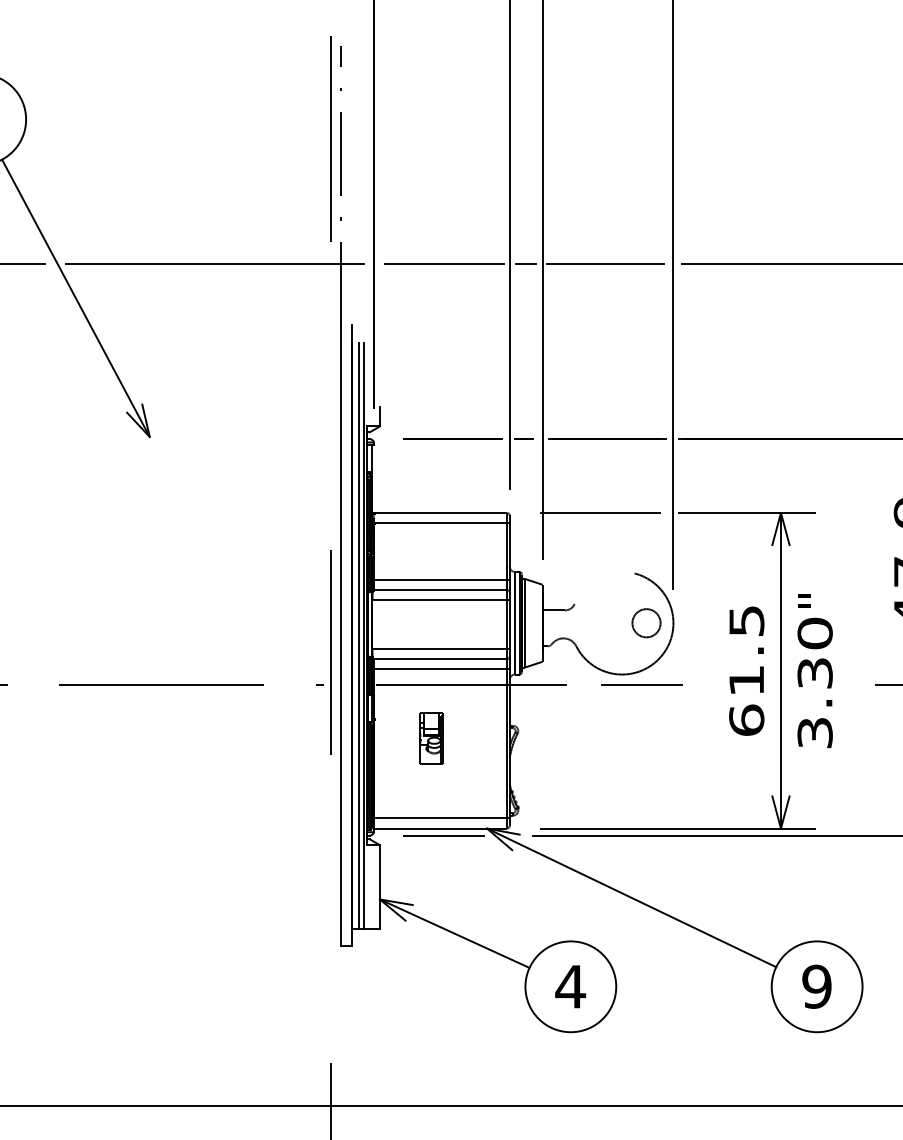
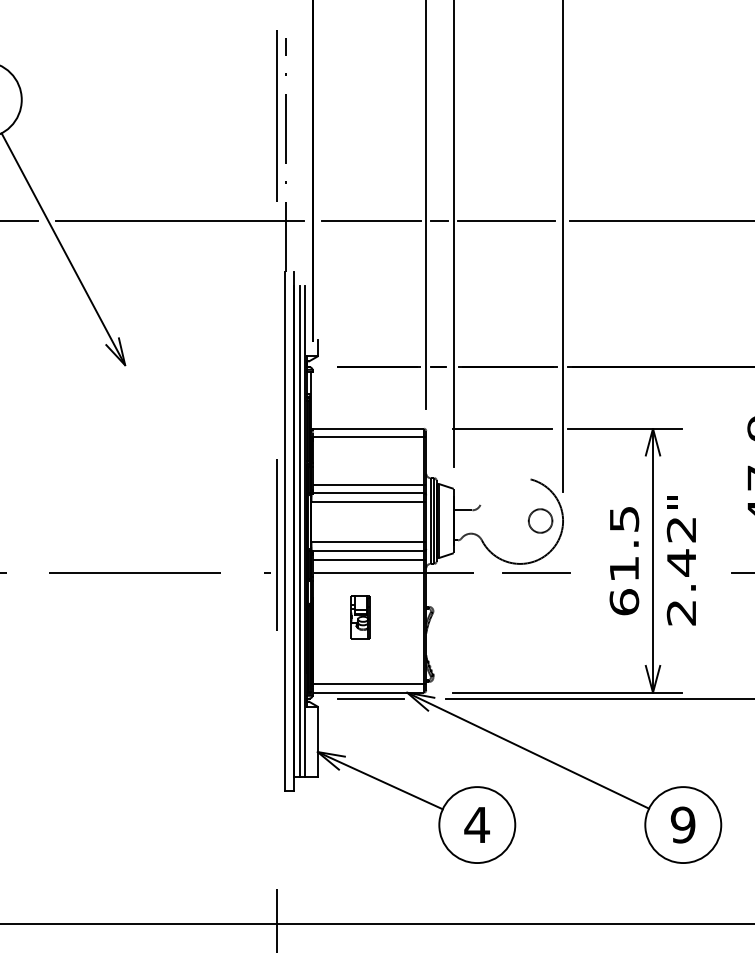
text: (815, 682) -> (681, 570), 3.30 -> 2.42

